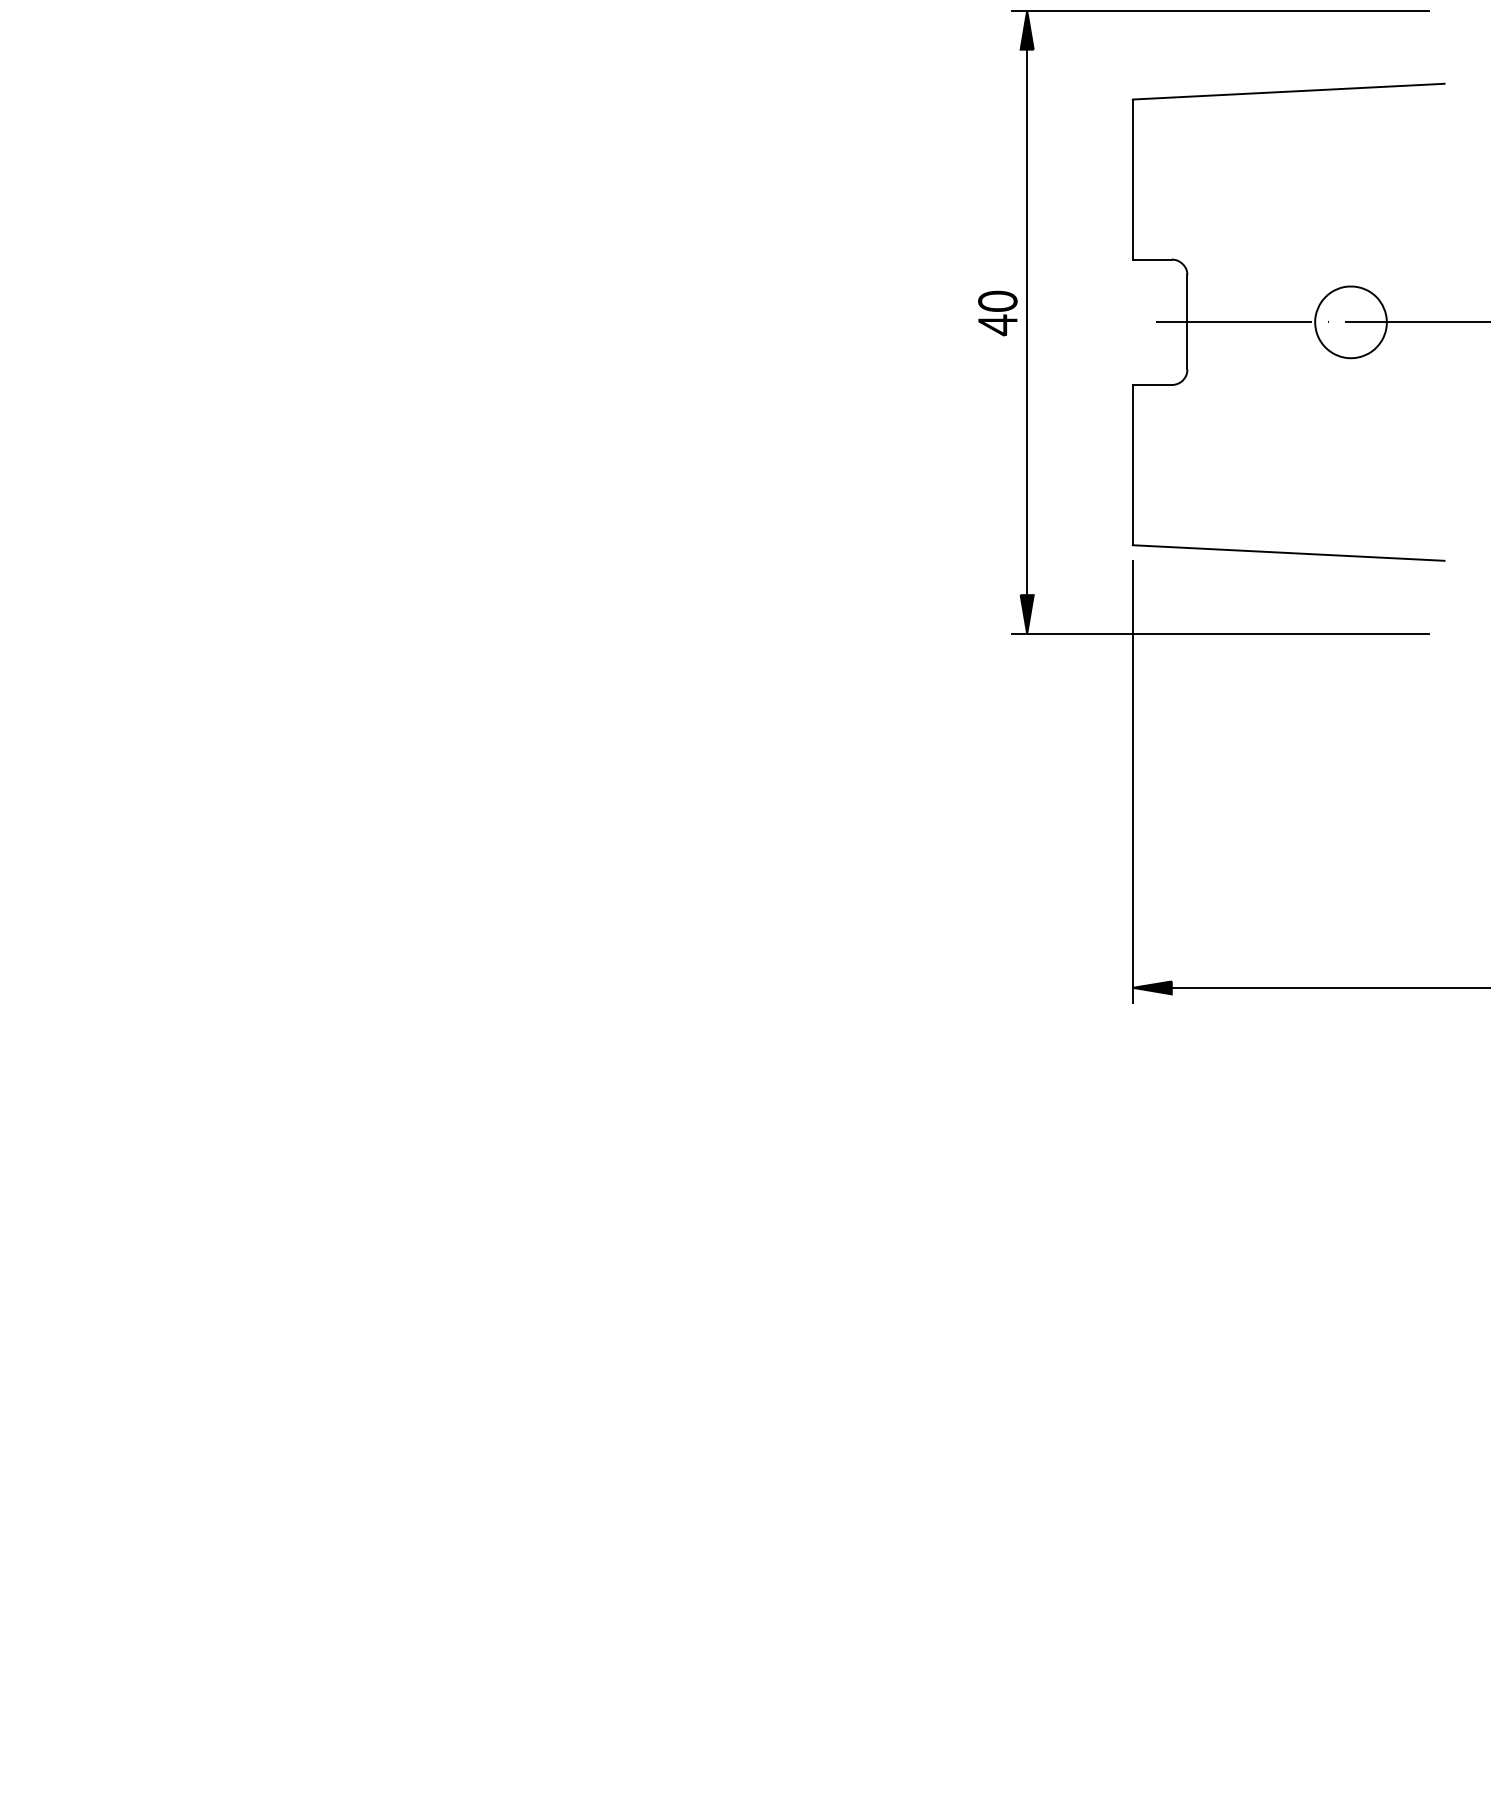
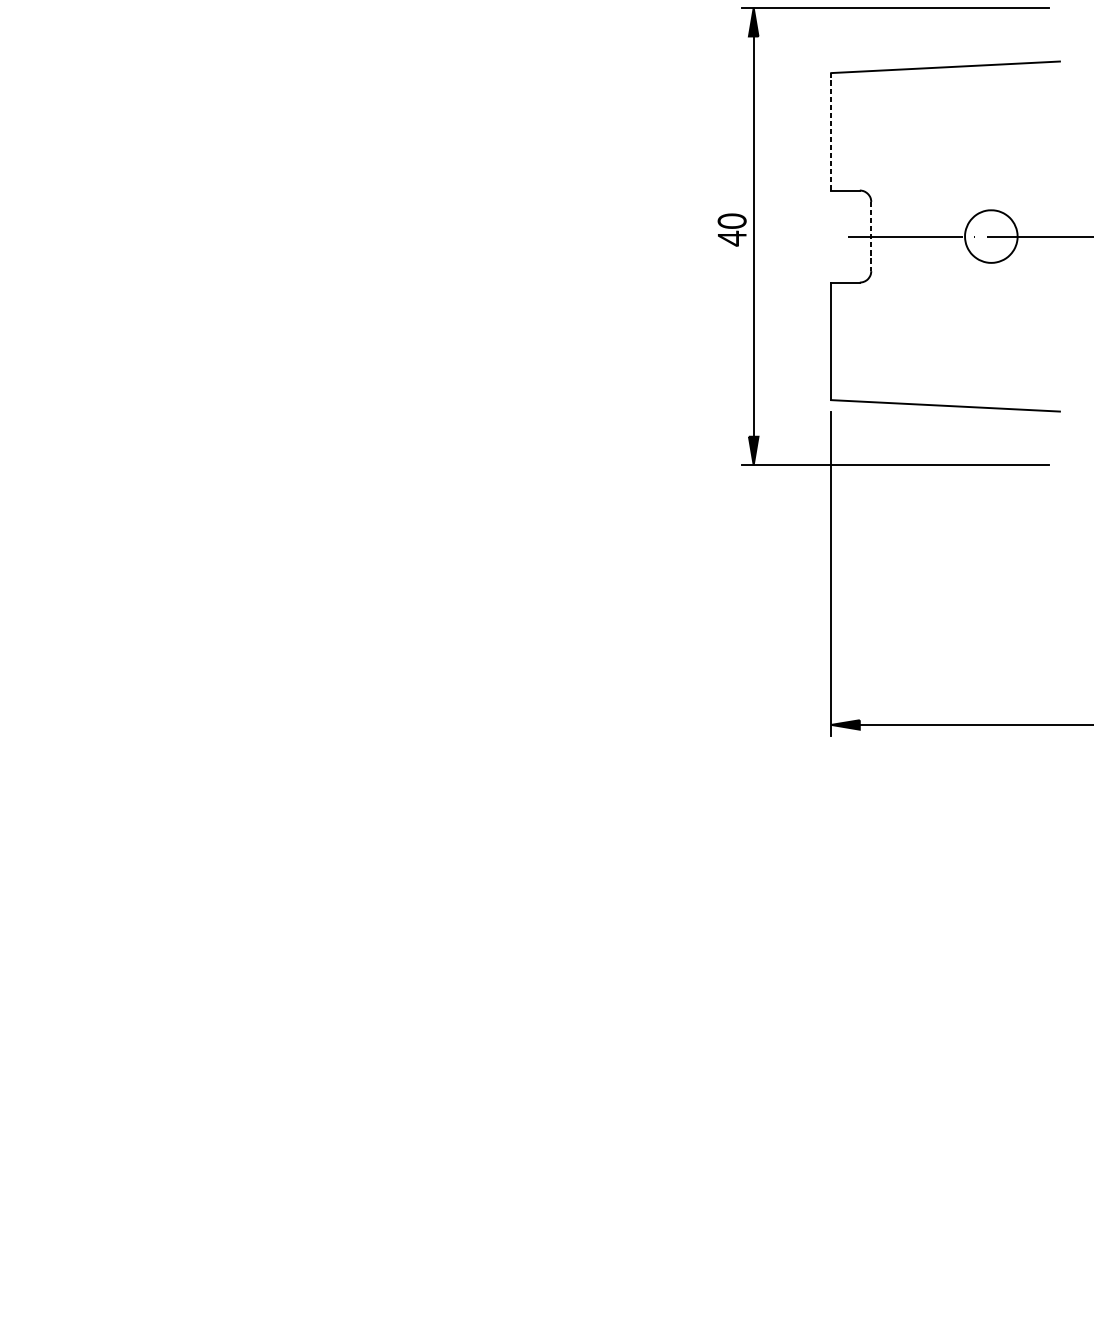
line: (1132, 179) -> (830, 131), solid -> dashed
line: (1187, 322) -> (871, 236), solid -> dashed

